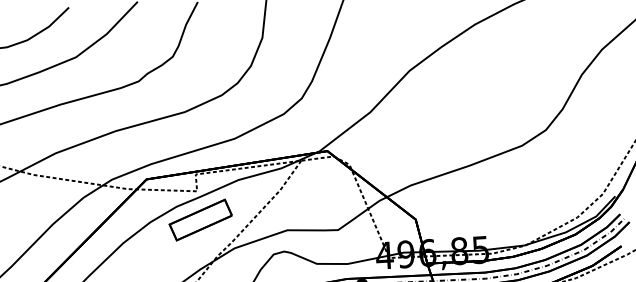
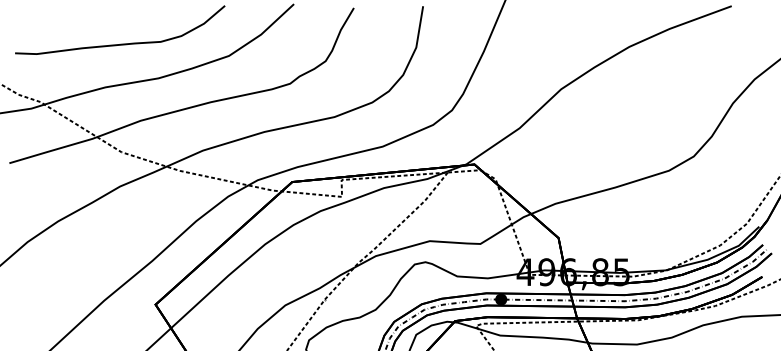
part: (200, 219) -> (343, 225), removed

